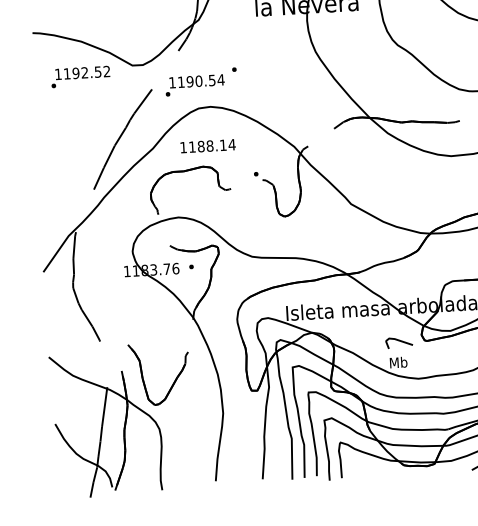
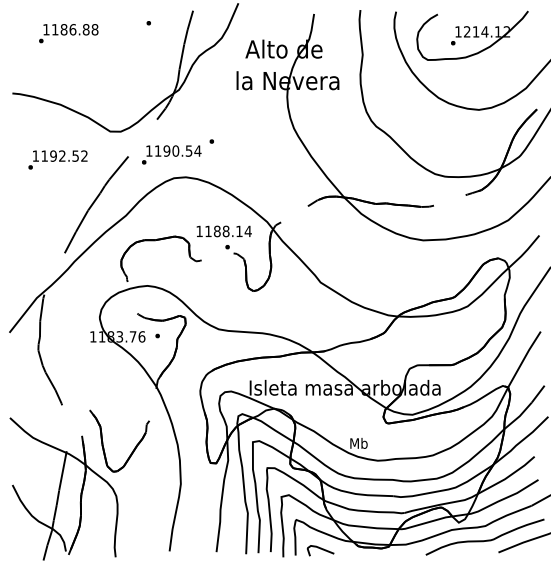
text: (80, 76) -> (57, 159), moved
text: (207, 146) -> (223, 231), moved
curve: (398, 341) -> (320, 549), moved

